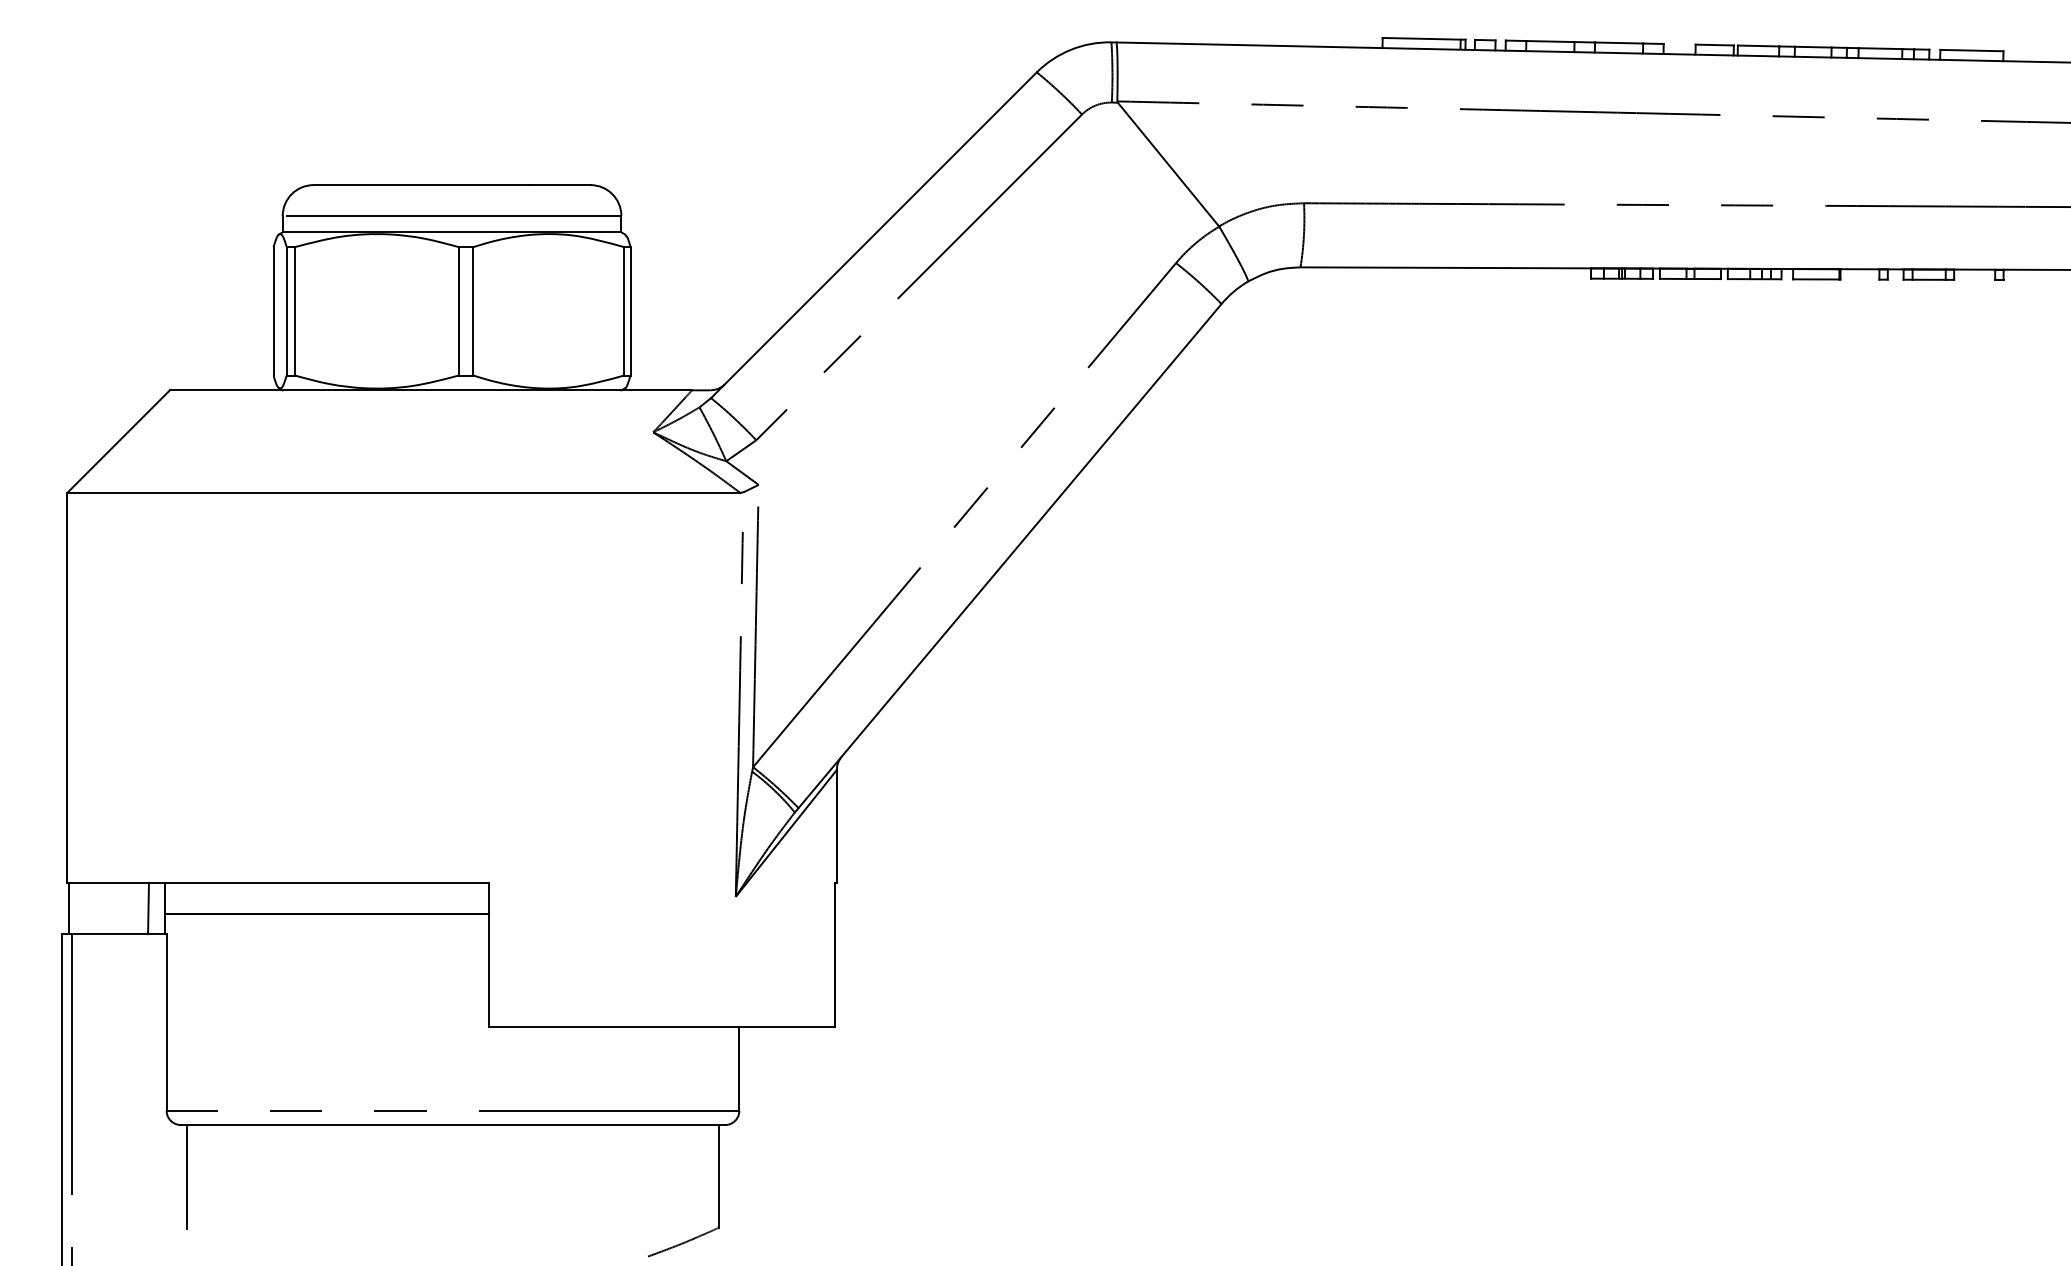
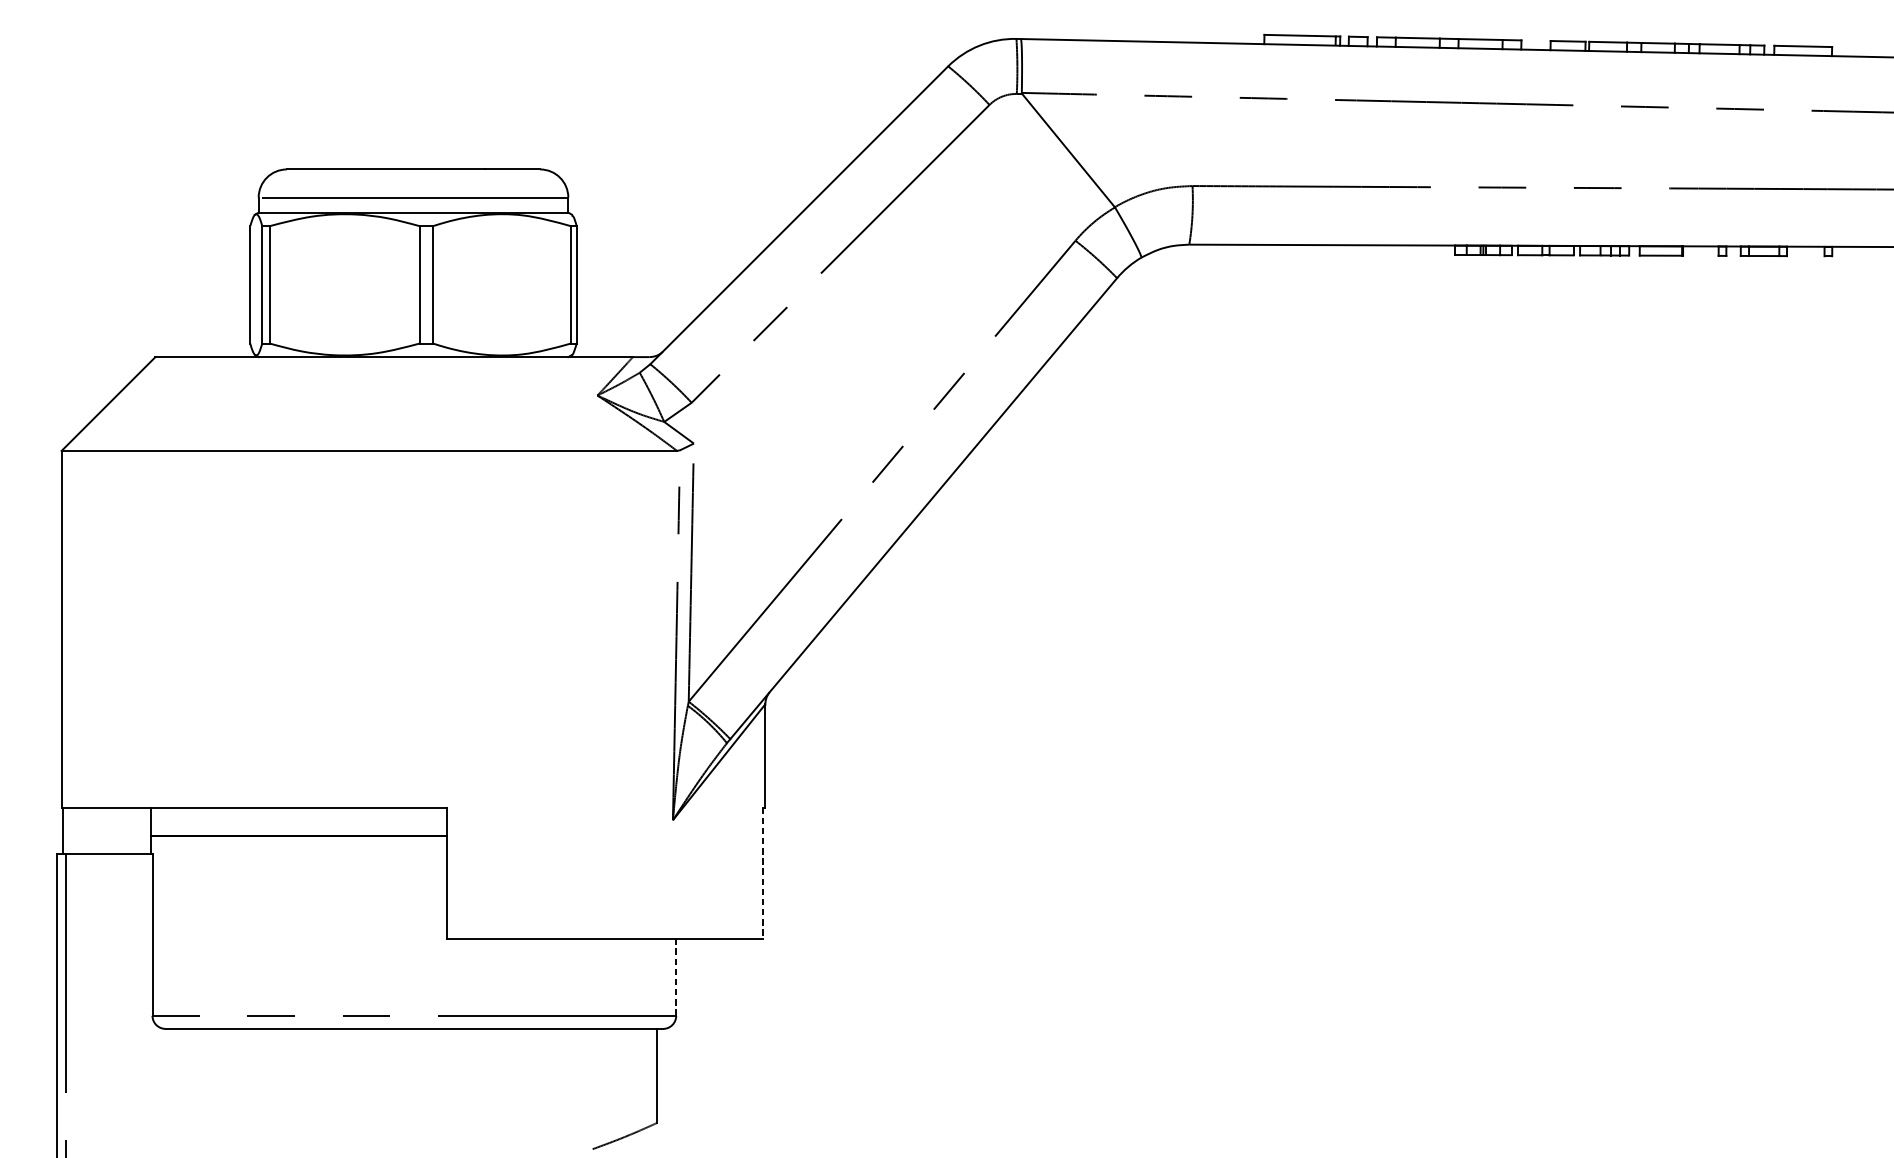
line: (148, 908) -> (135, 830), removed
line: (834, 954) -> (763, 872), solid -> dashed
line: (739, 1068) -> (676, 977), solid -> dashed
line: (187, 1177) -> (171, 1076), removed

